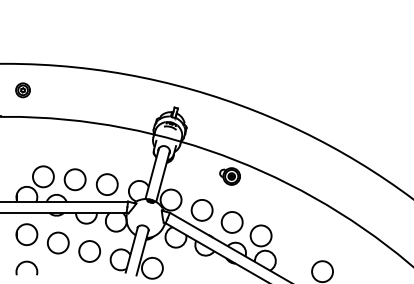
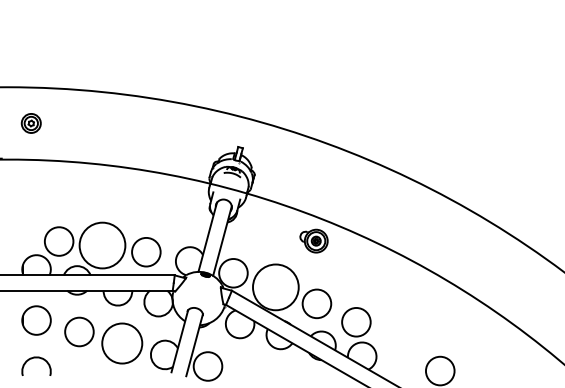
circle: (75, 179) -> (102, 245), size x1.6
circle: (201, 210) -> (275, 287), size x1.6
circle: (89, 251) -> (122, 343), size x1.4

